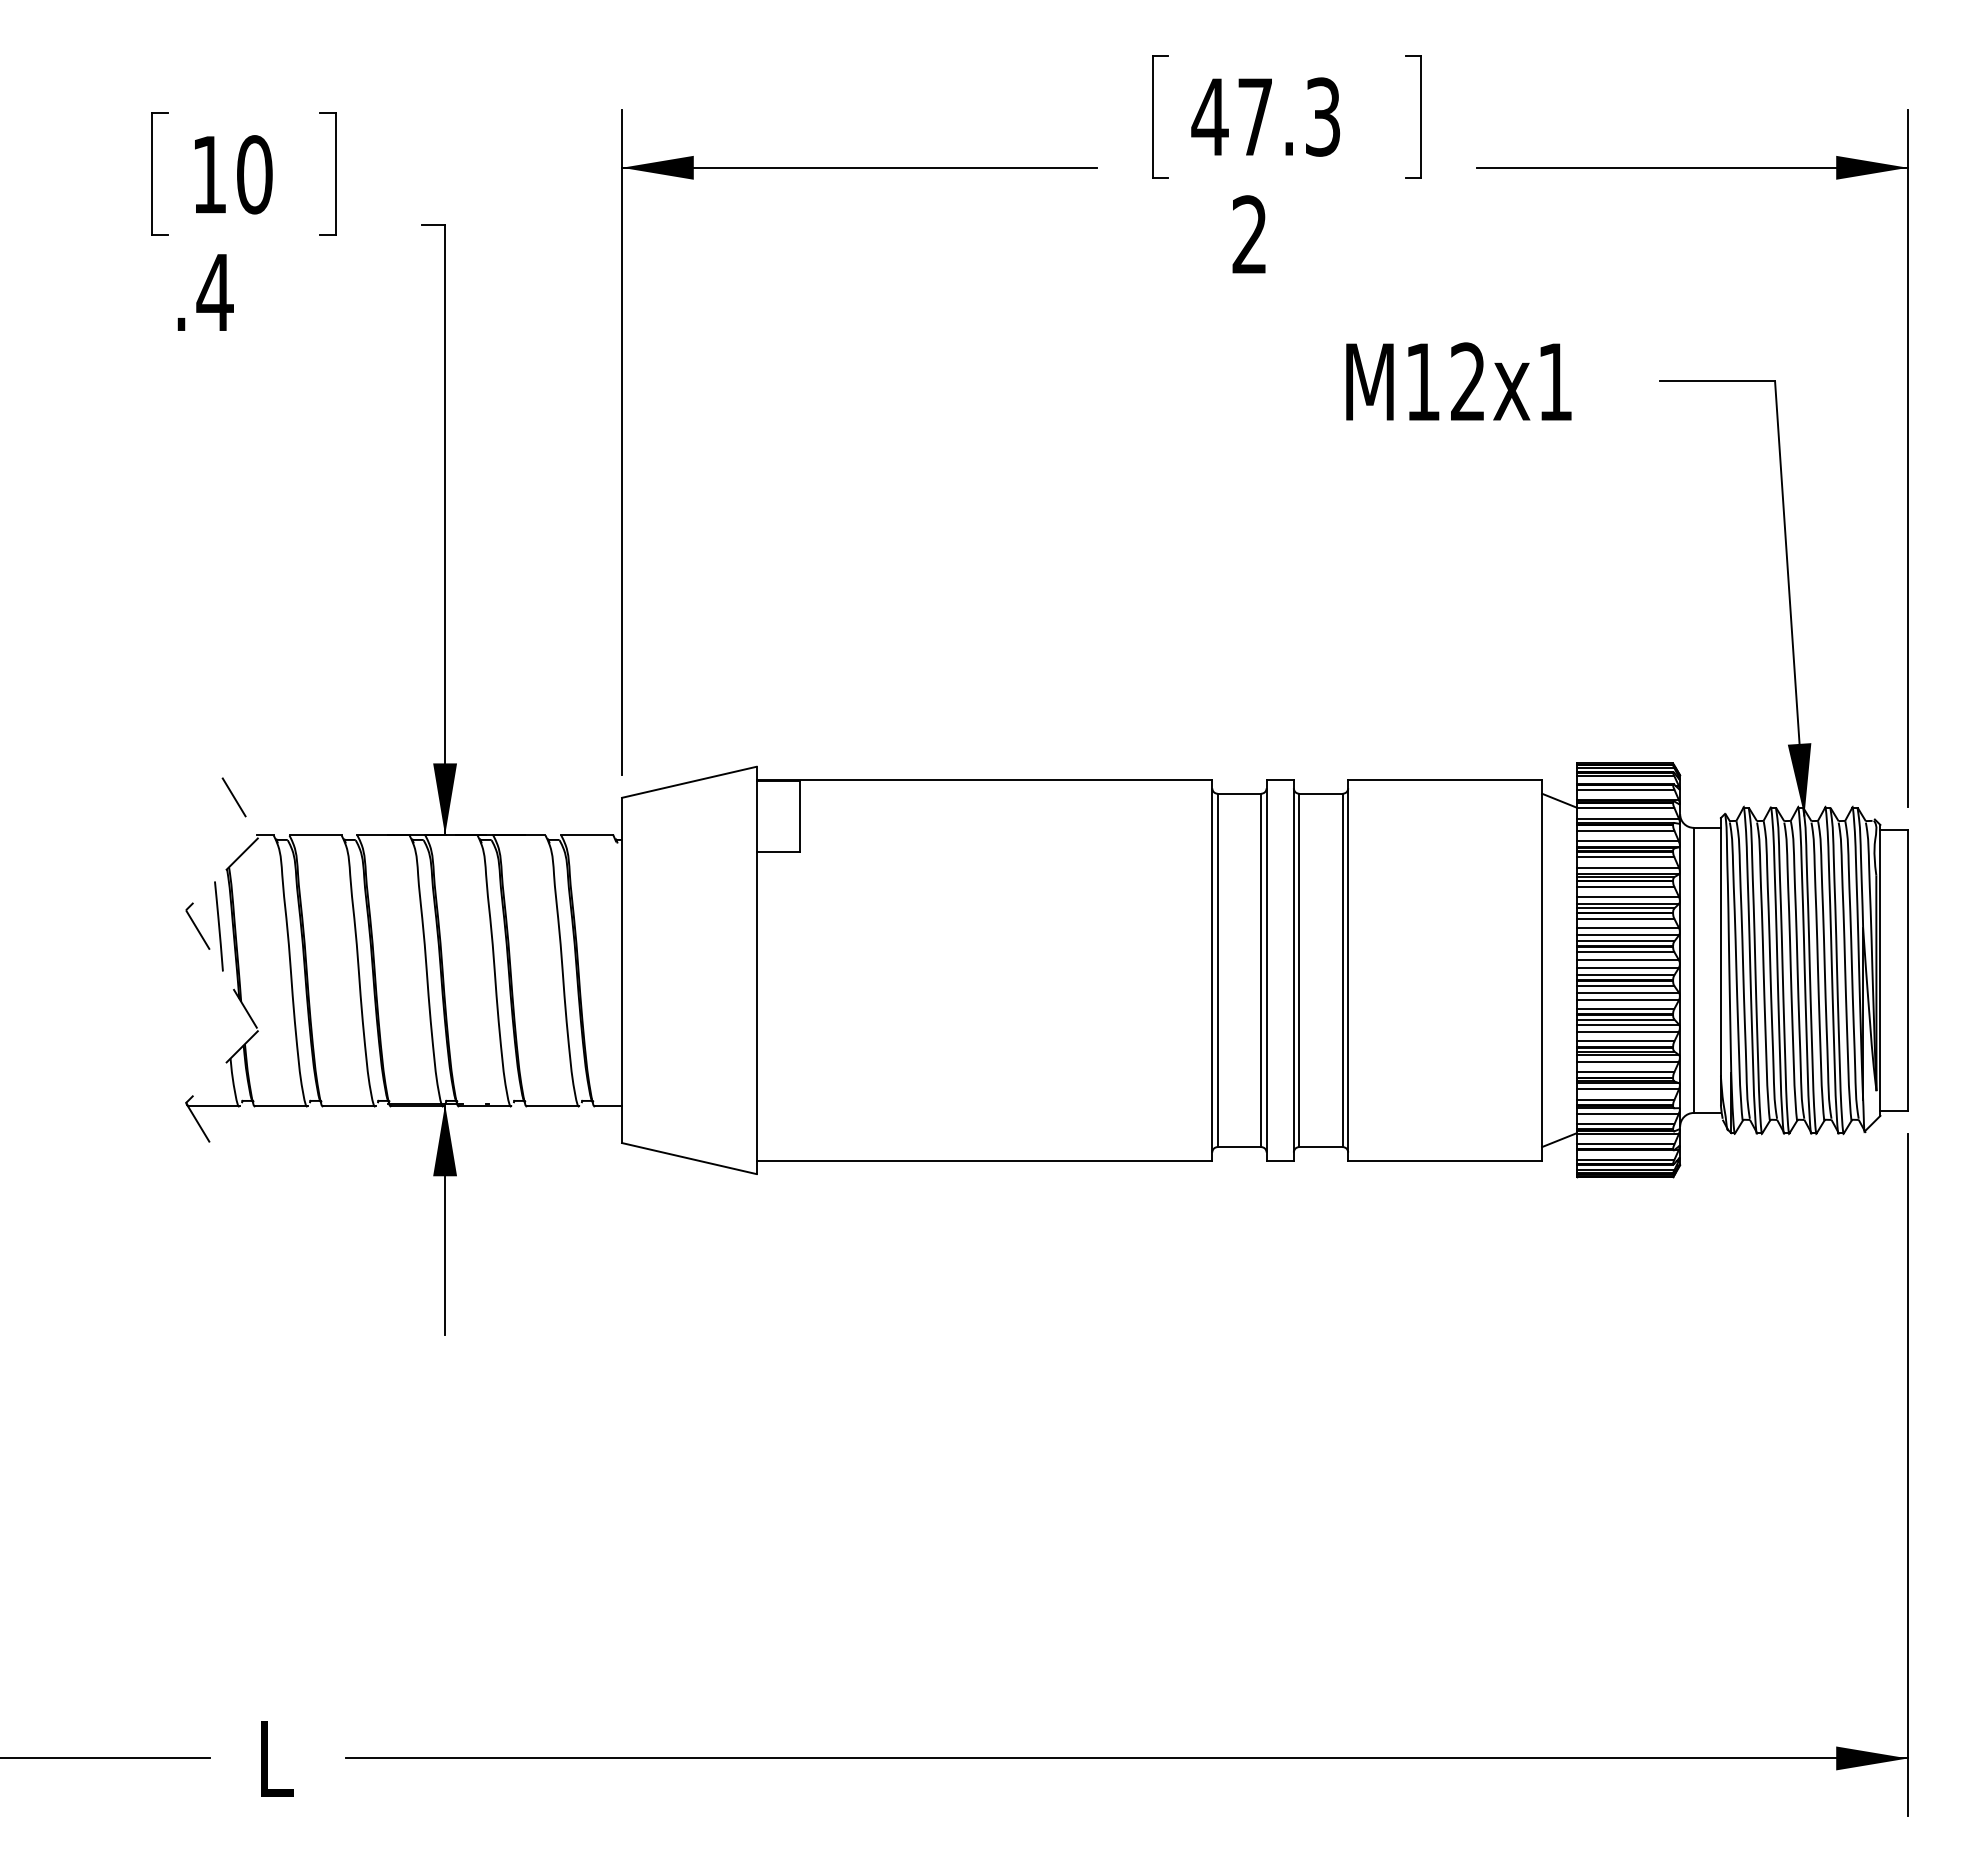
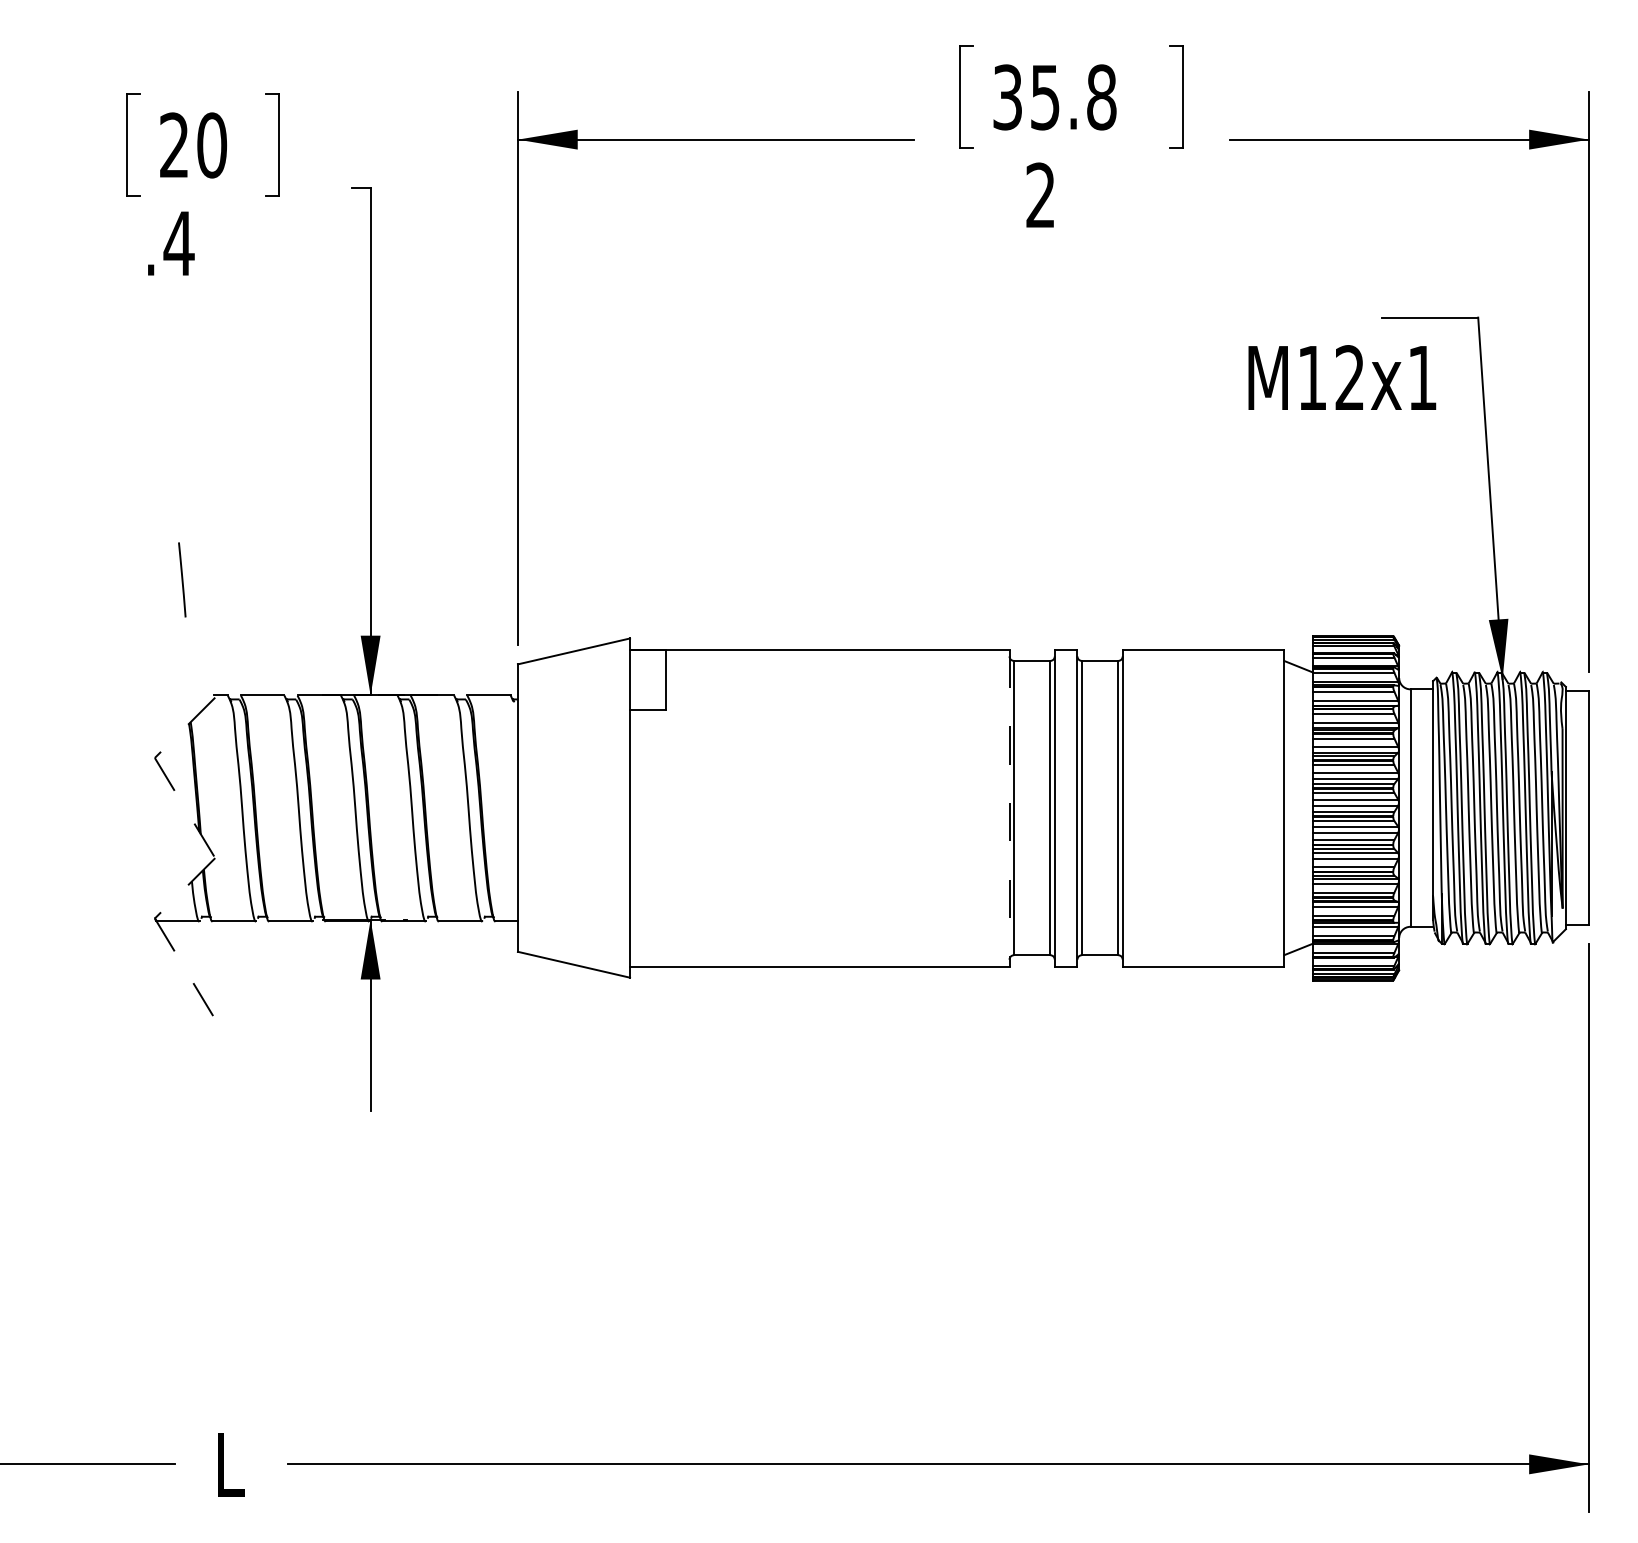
text: (1265, 116) -> (1053, 96), 47.3 -> 35.8
text: (208, 174) -> (173, 145), 10 -> 20
text: (1458, 381) -> (1341, 377), moved
line: (233, 797) -> (202, 999), moved
line: (218, 926) -> (181, 579), moved
line: (1212, 970) -> (1009, 808), solid -> dashed

